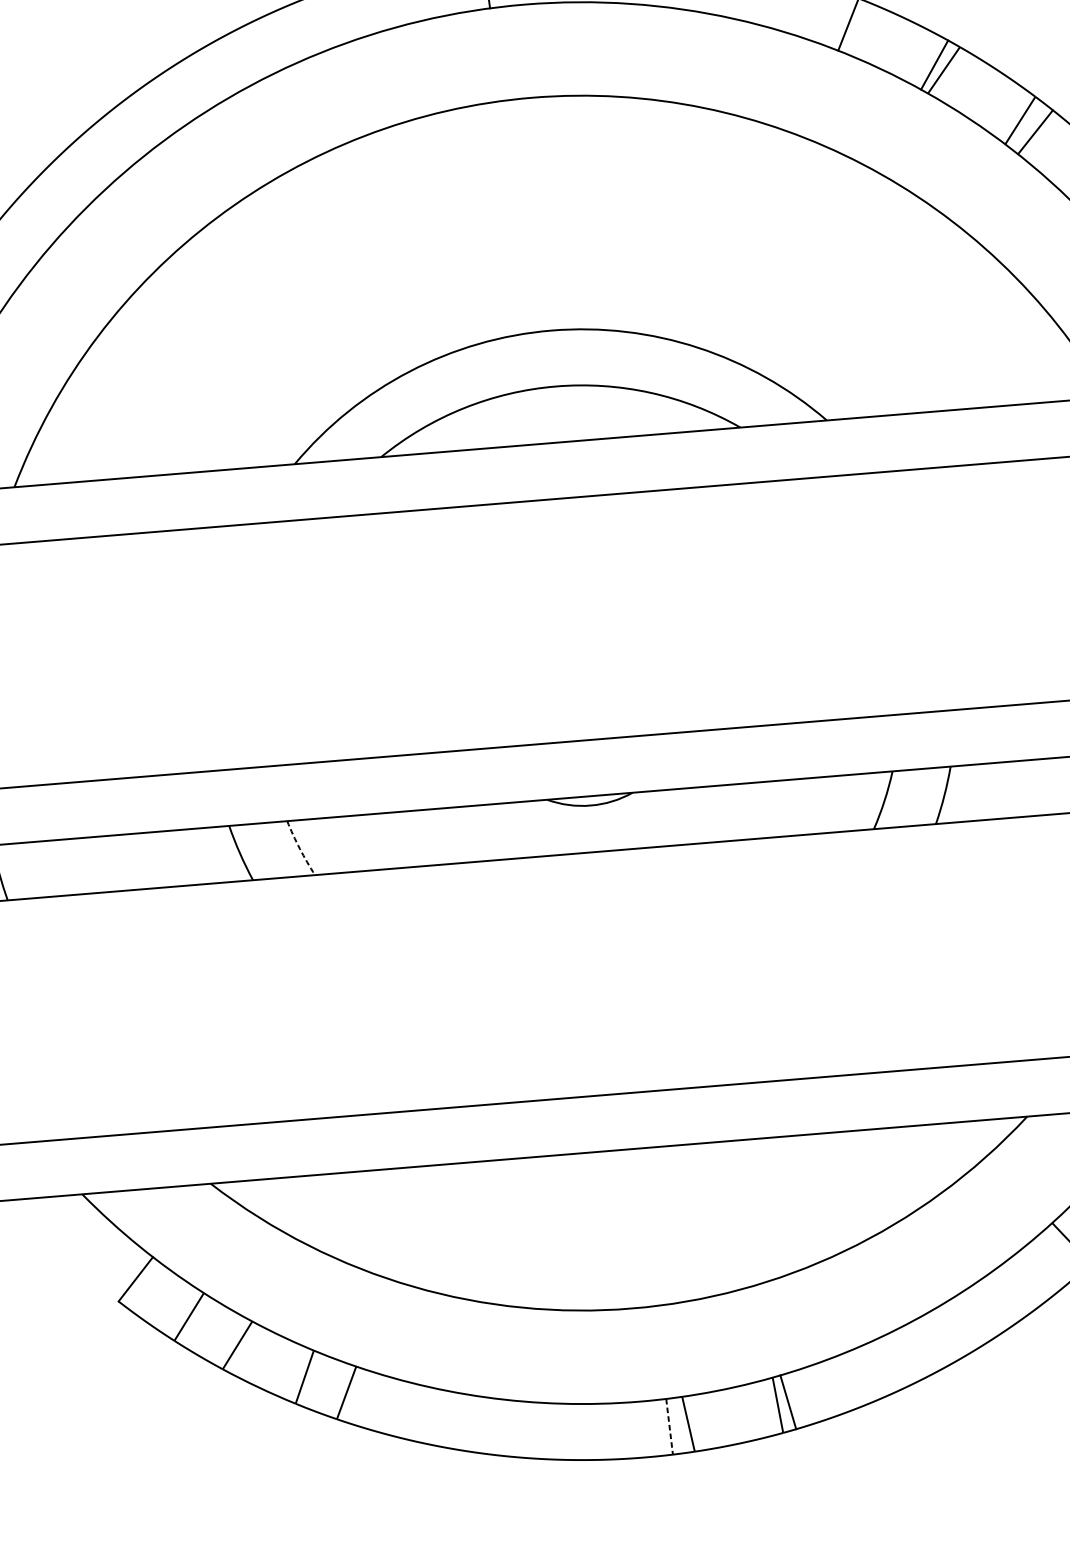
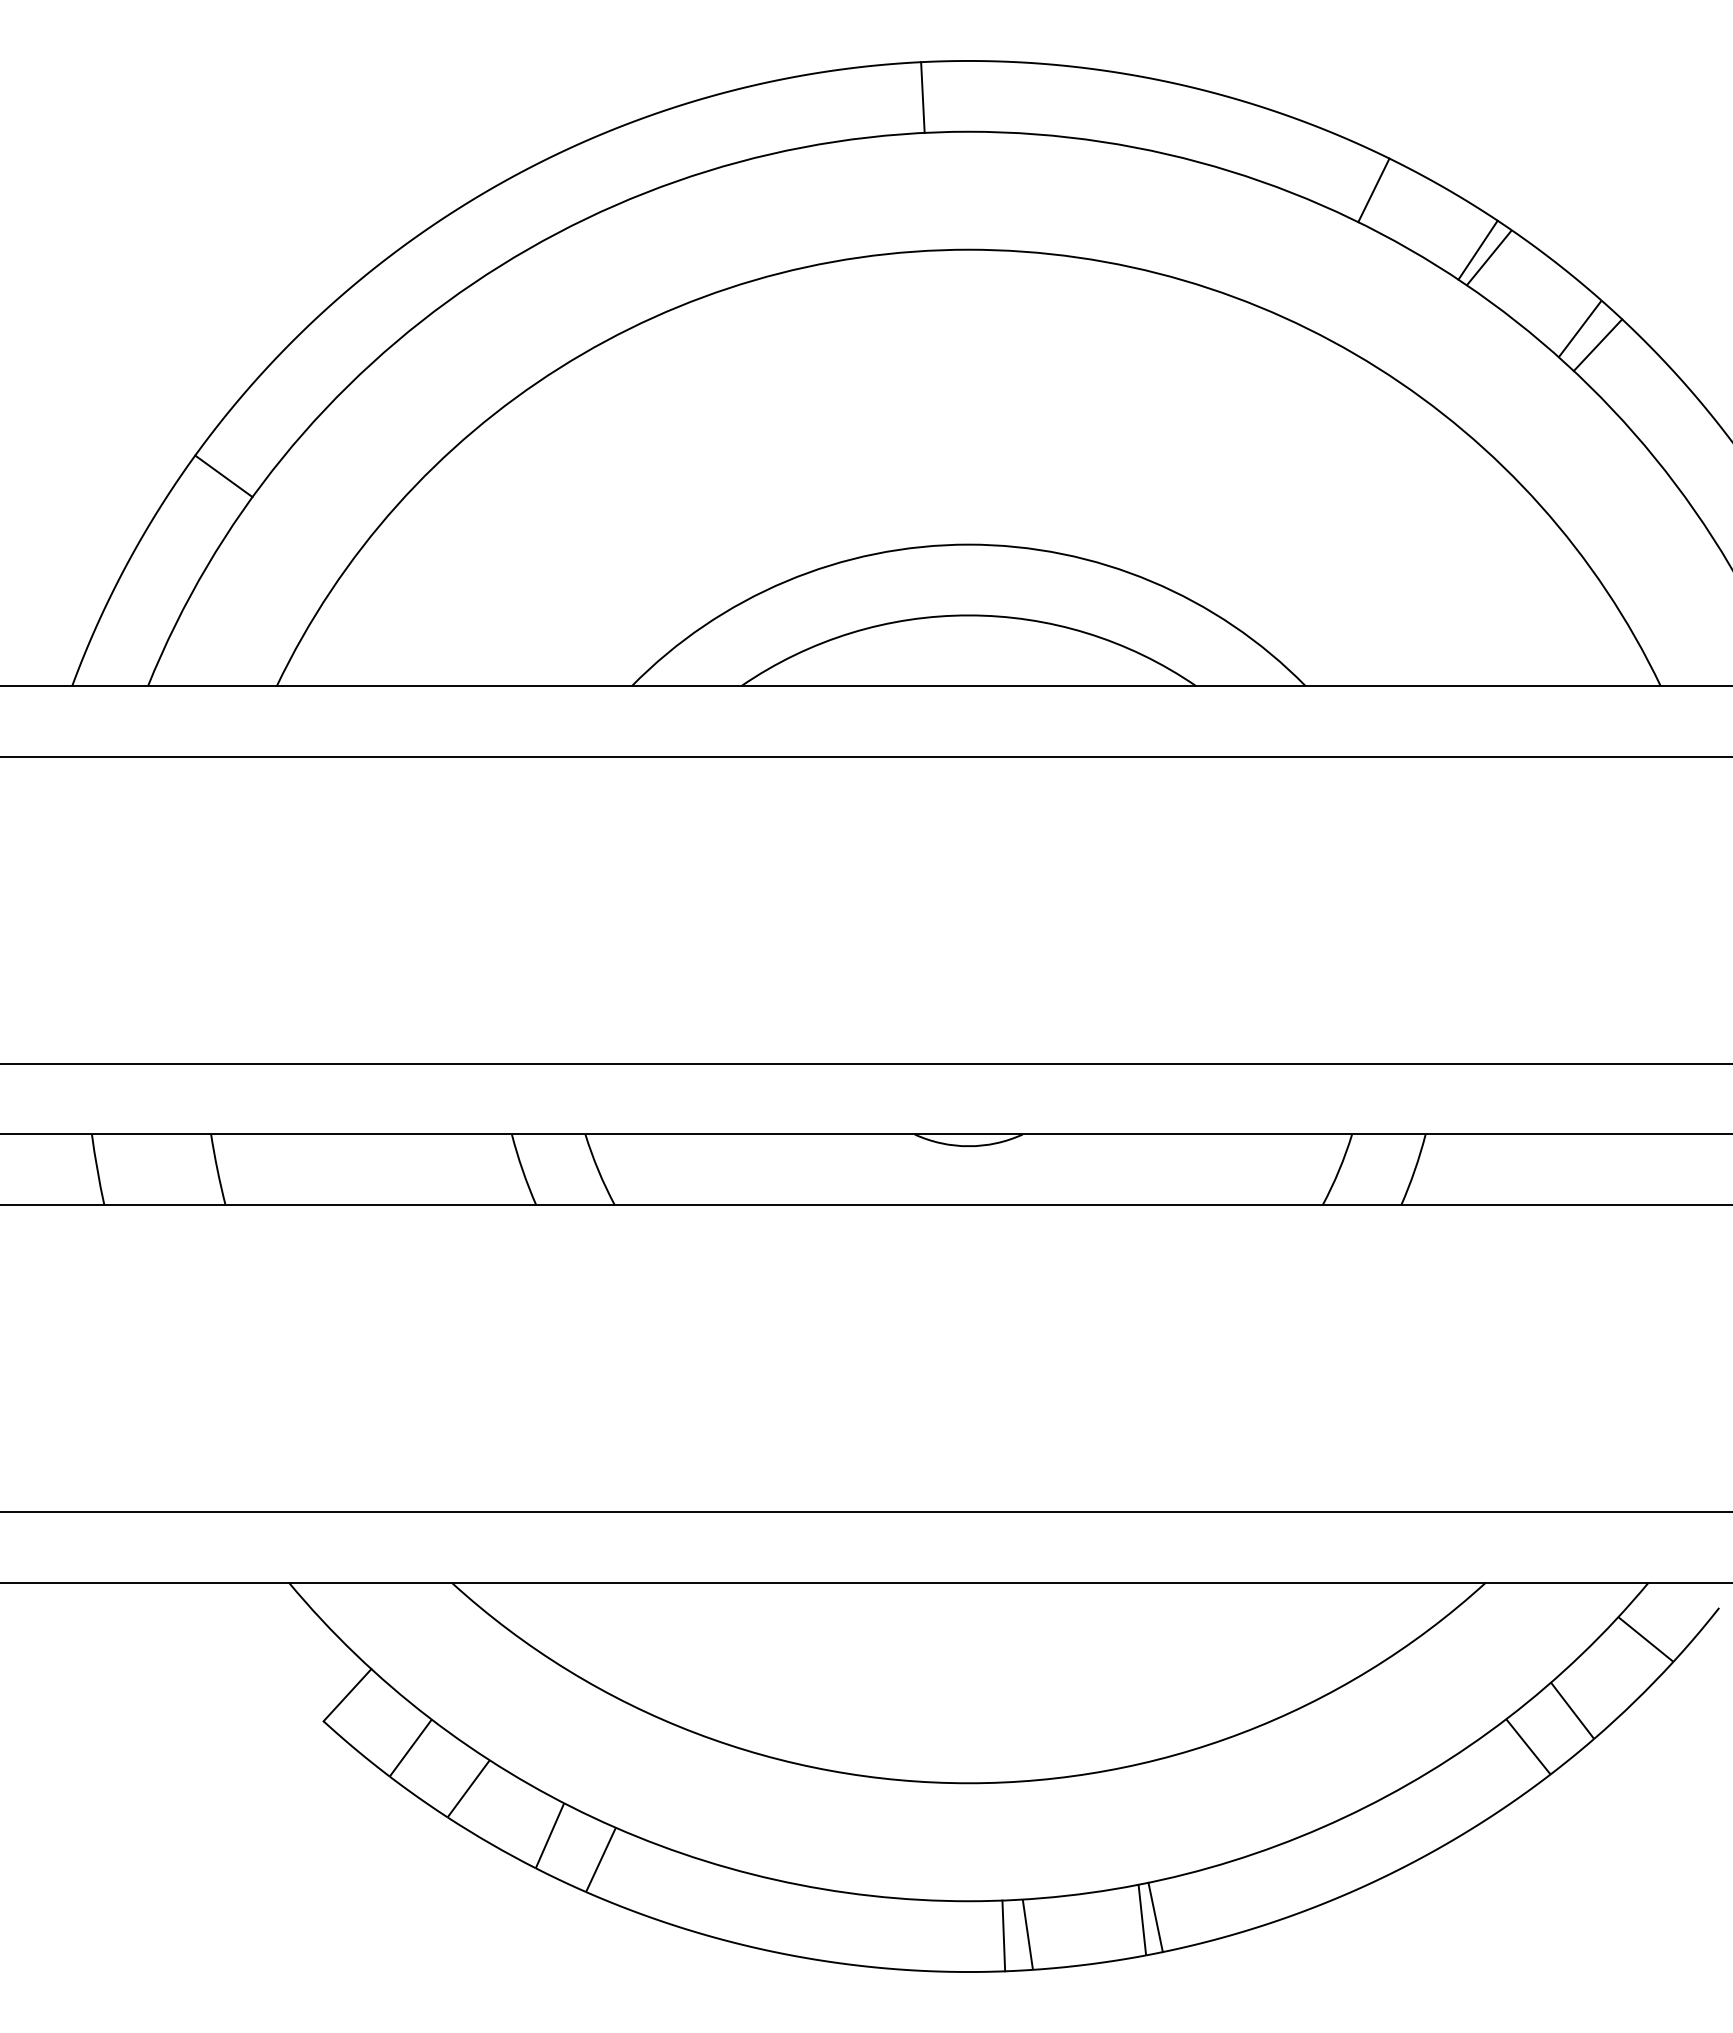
arc: (299, 848) -> (598, 1170), dashed -> solid
line: (669, 1427) -> (1003, 1936), dashed -> solid

